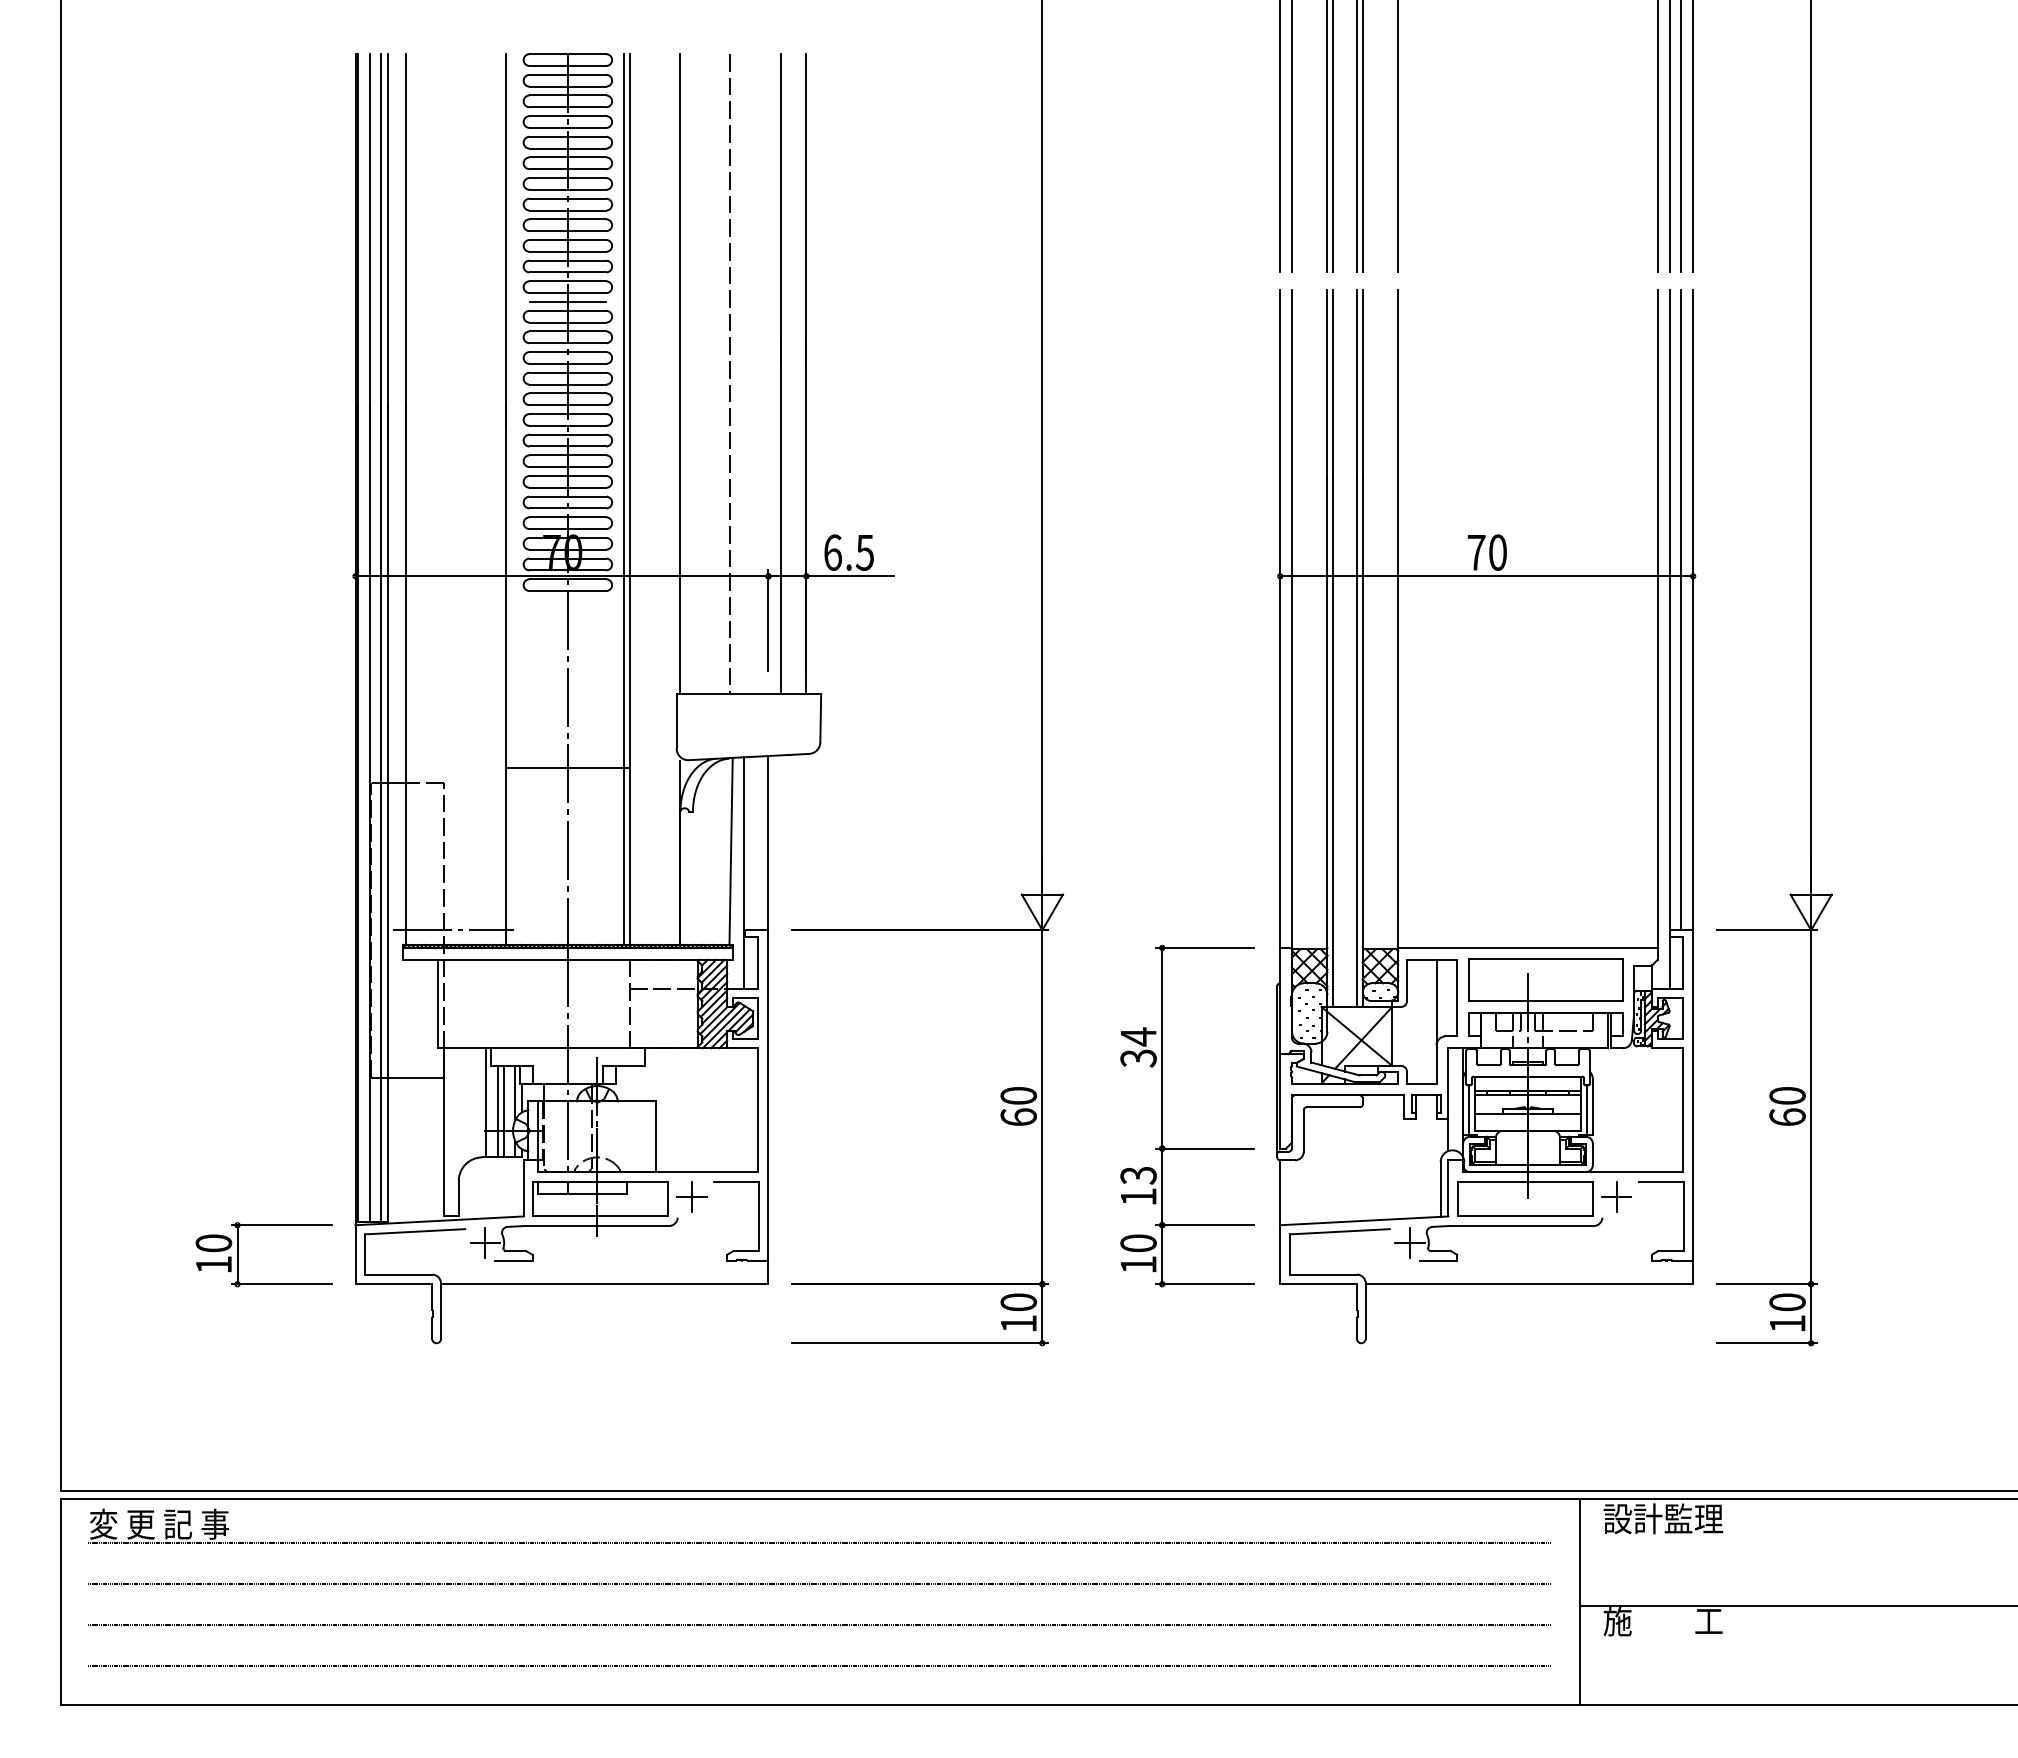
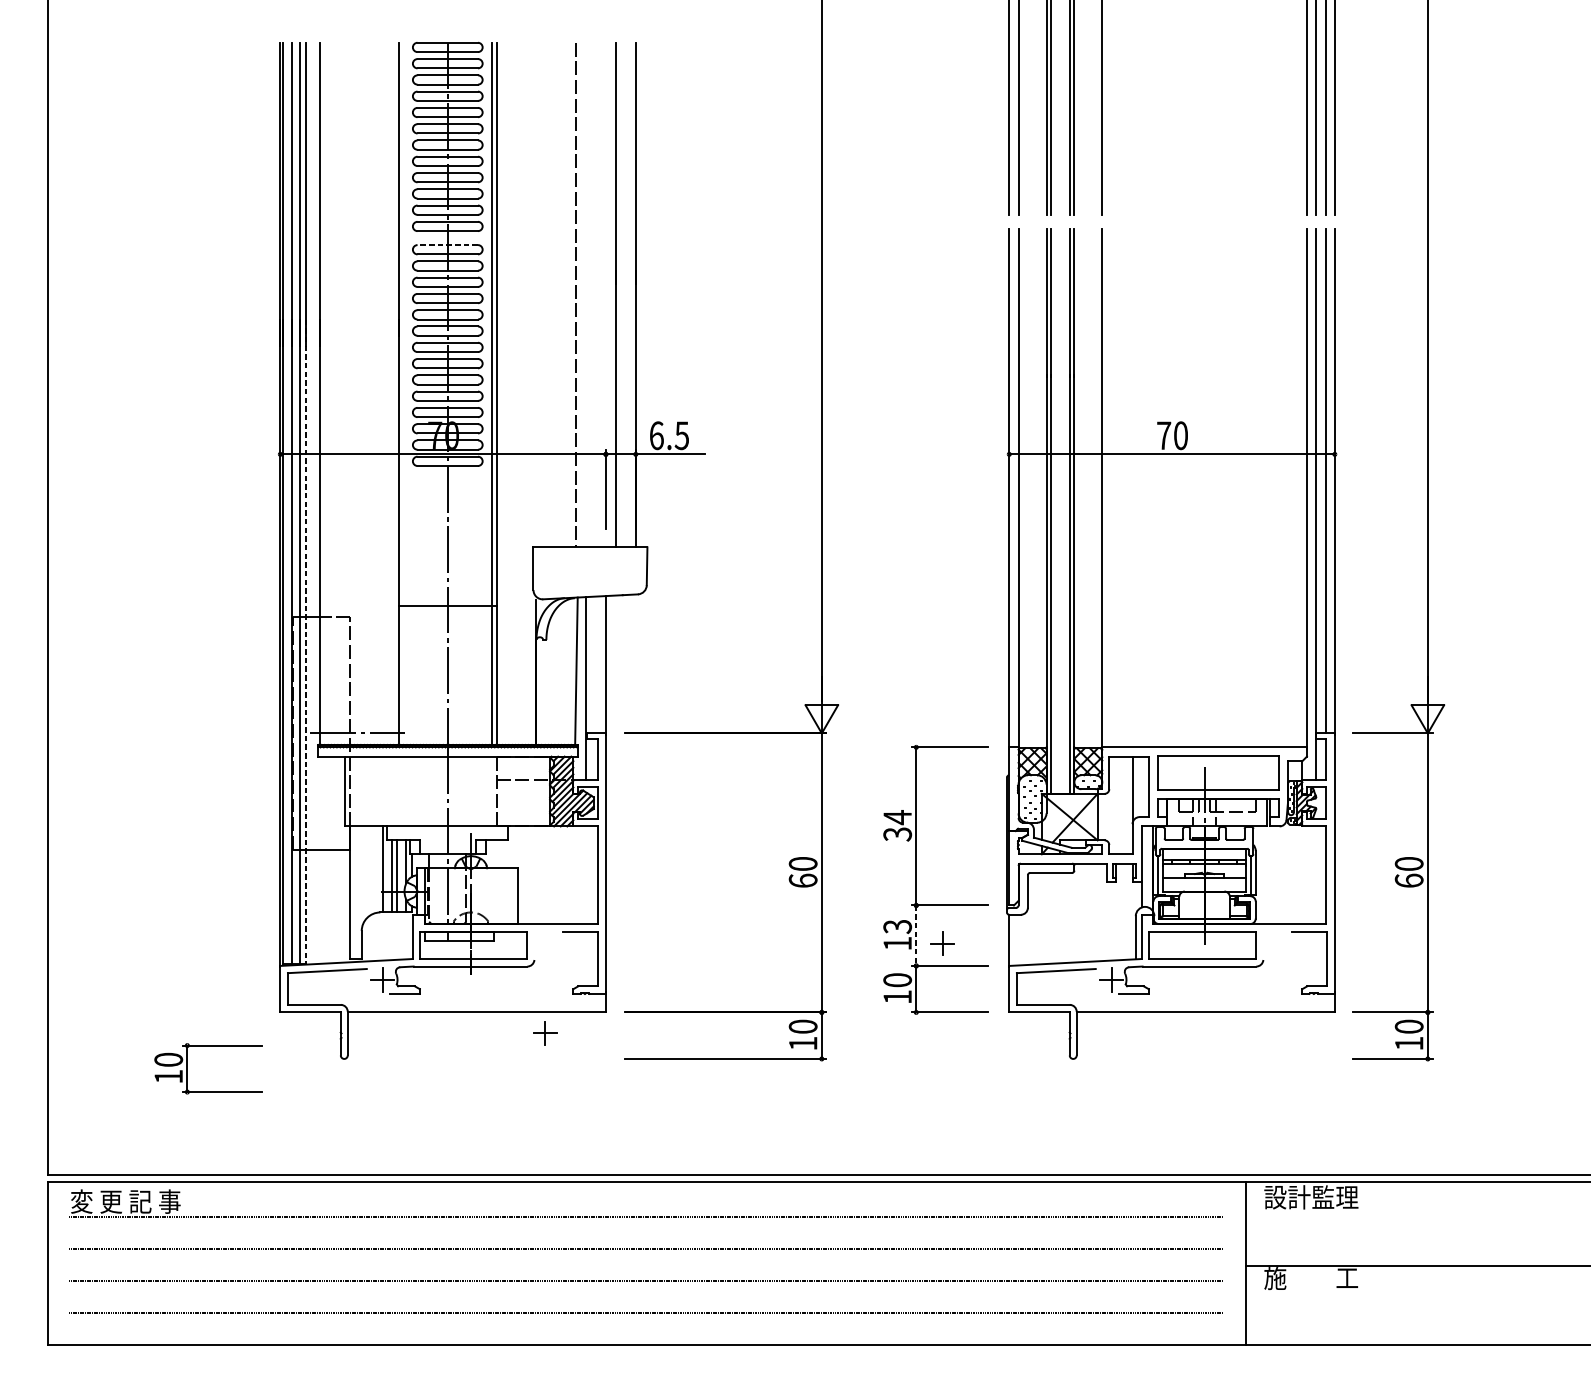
line: (567, 301) -> (447, 237), removed
line: (567, 310) -> (447, 244), solid -> dashed
line: (680, 374) -> (536, 295), removed
line: (387, 813) -> (305, 641), solid -> dashed
line: (1162, 1187) -> (916, 936), solid -> dashed
part: (691, 1196) -> (545, 1033), moved
part: (1616, 1196) -> (942, 943), moved
part: (238, 1254) -> (188, 1068), moved

